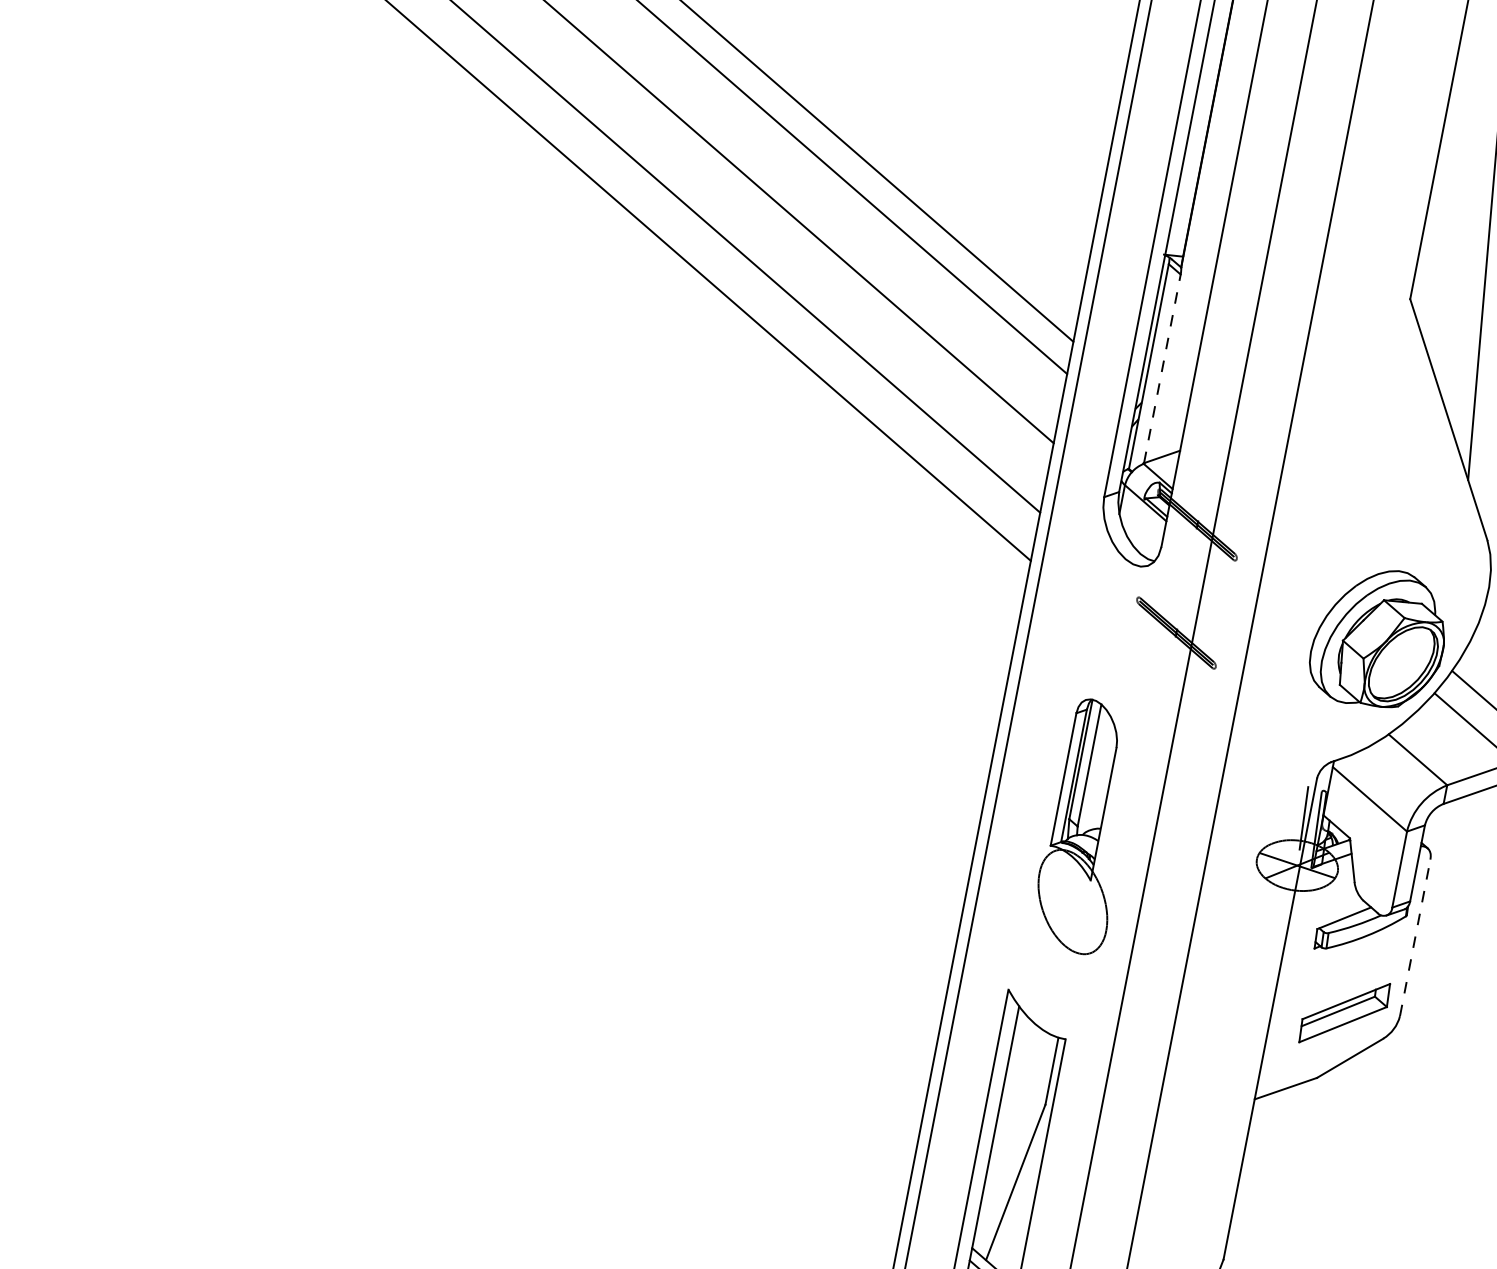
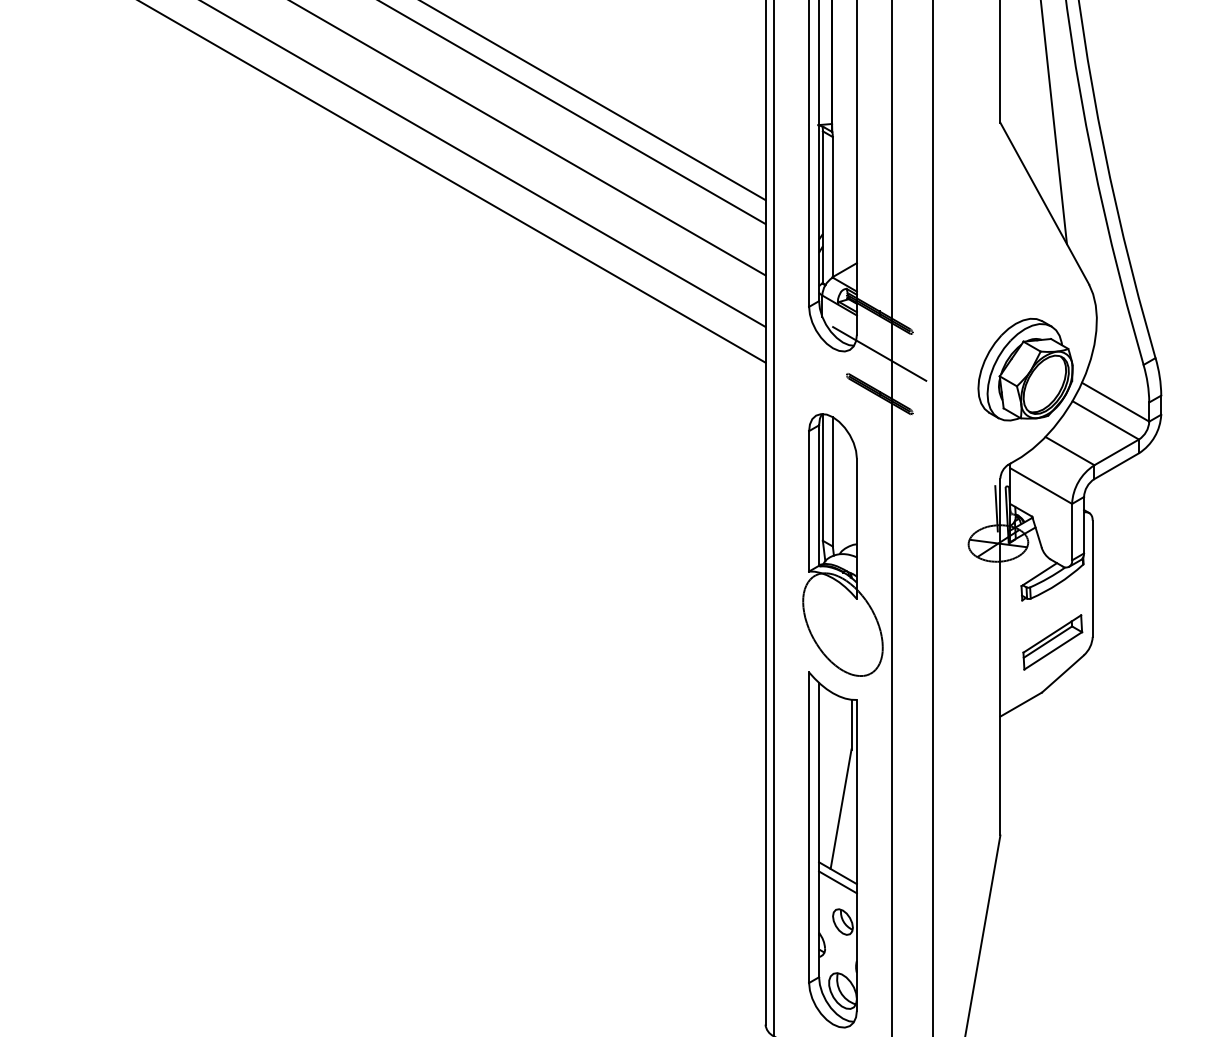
line: (1161, 369) -> (832, 207), dashed -> solid
line: (1186, 578) -> (879, 353), added
part: (1086, 826) -> (842, 544), size x1.43
line: (1414, 937) -> (1092, 578), dashed -> solid

